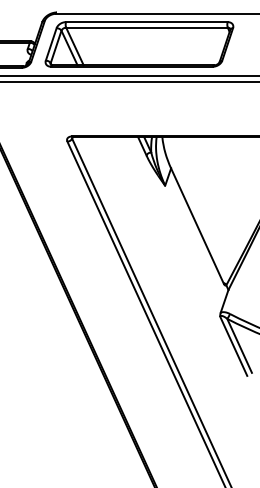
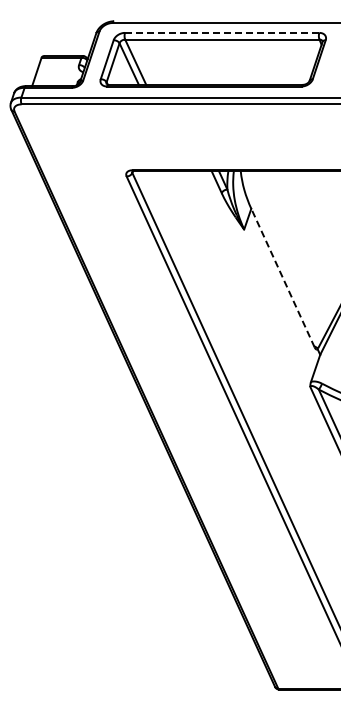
line: (147, 21) -> (222, 32), solid -> dashed
line: (197, 225) -> (282, 277), solid -> dashed

